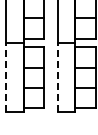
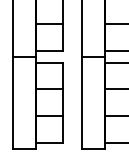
line: (6, 77) -> (13, 102), dashed -> solid
line: (58, 77) -> (82, 102), dashed -> solid

